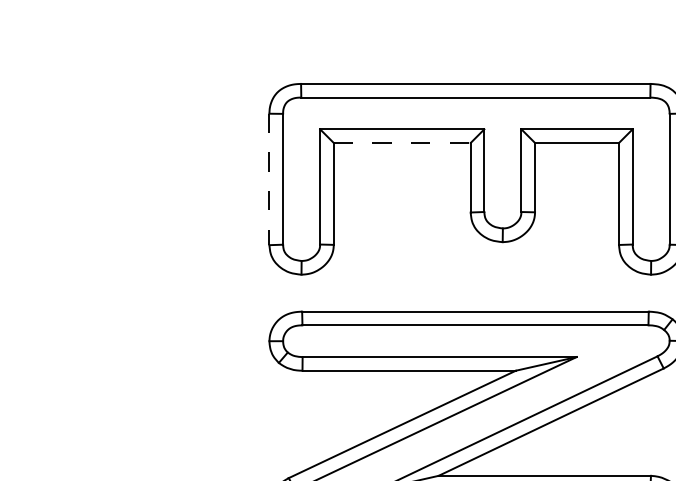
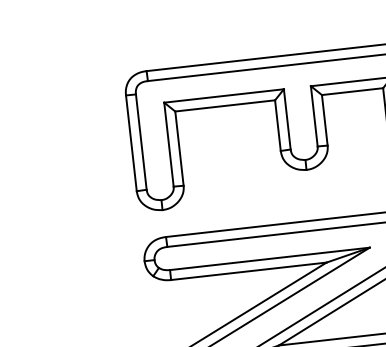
line: (402, 142) -> (225, 105), dashed -> solid
line: (269, 179) -> (131, 143), dashed -> solid

